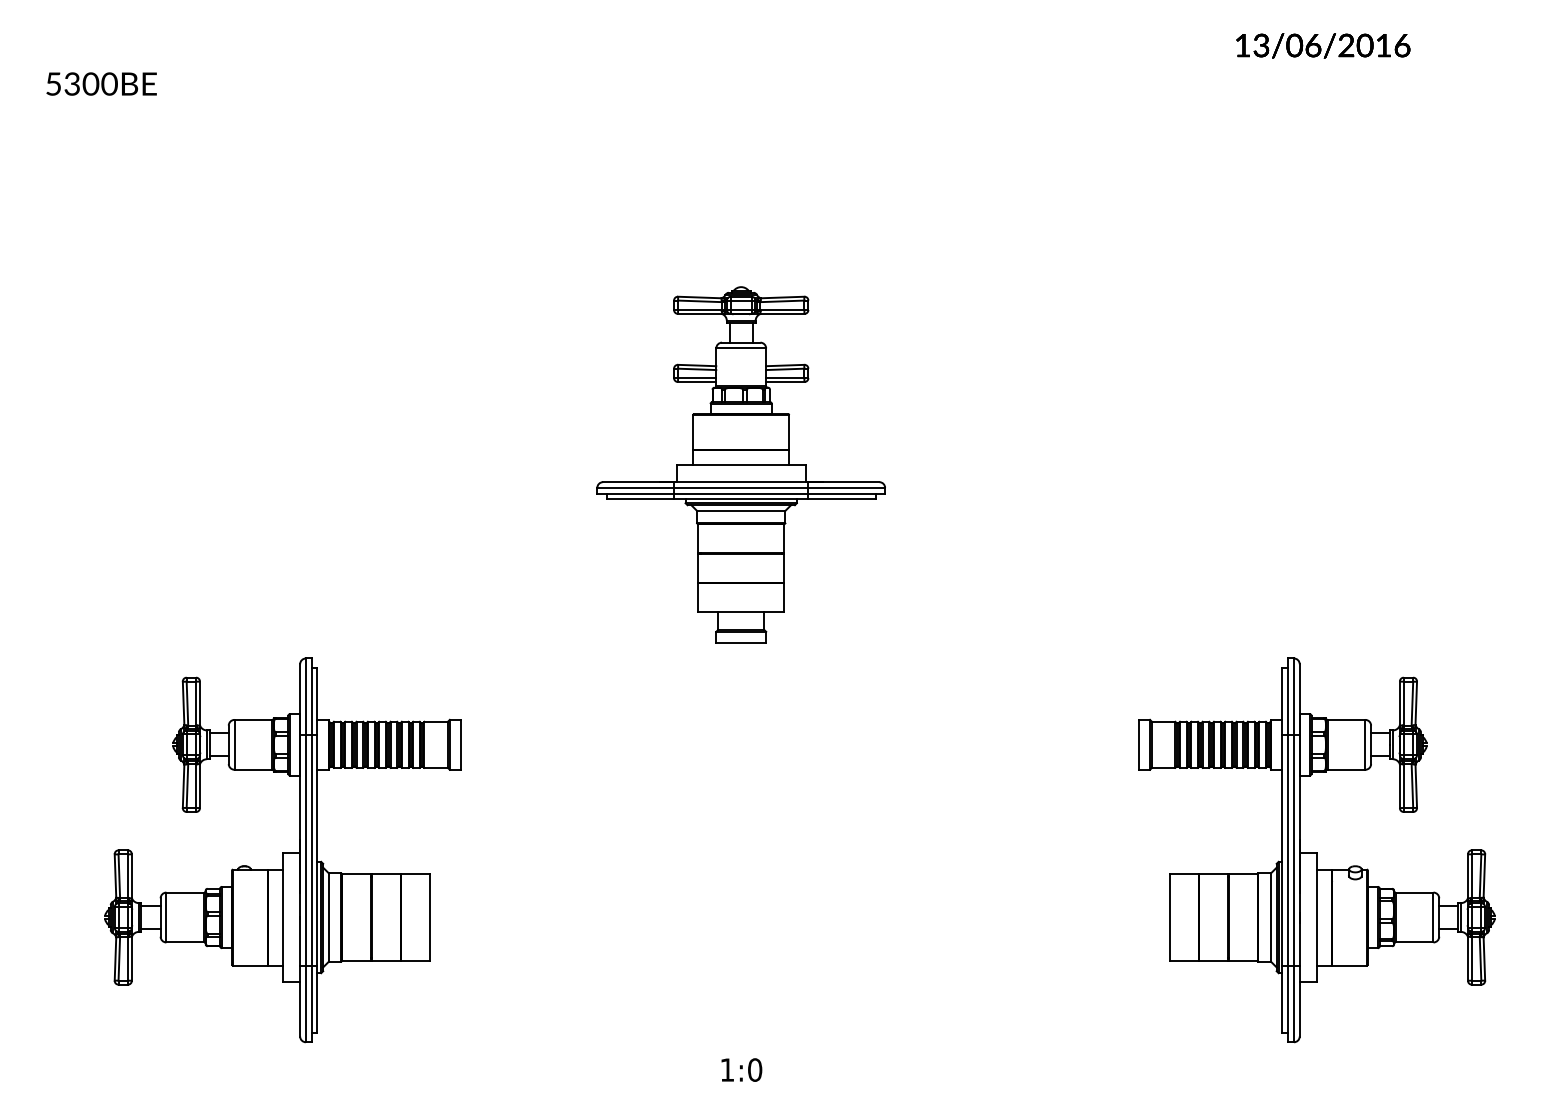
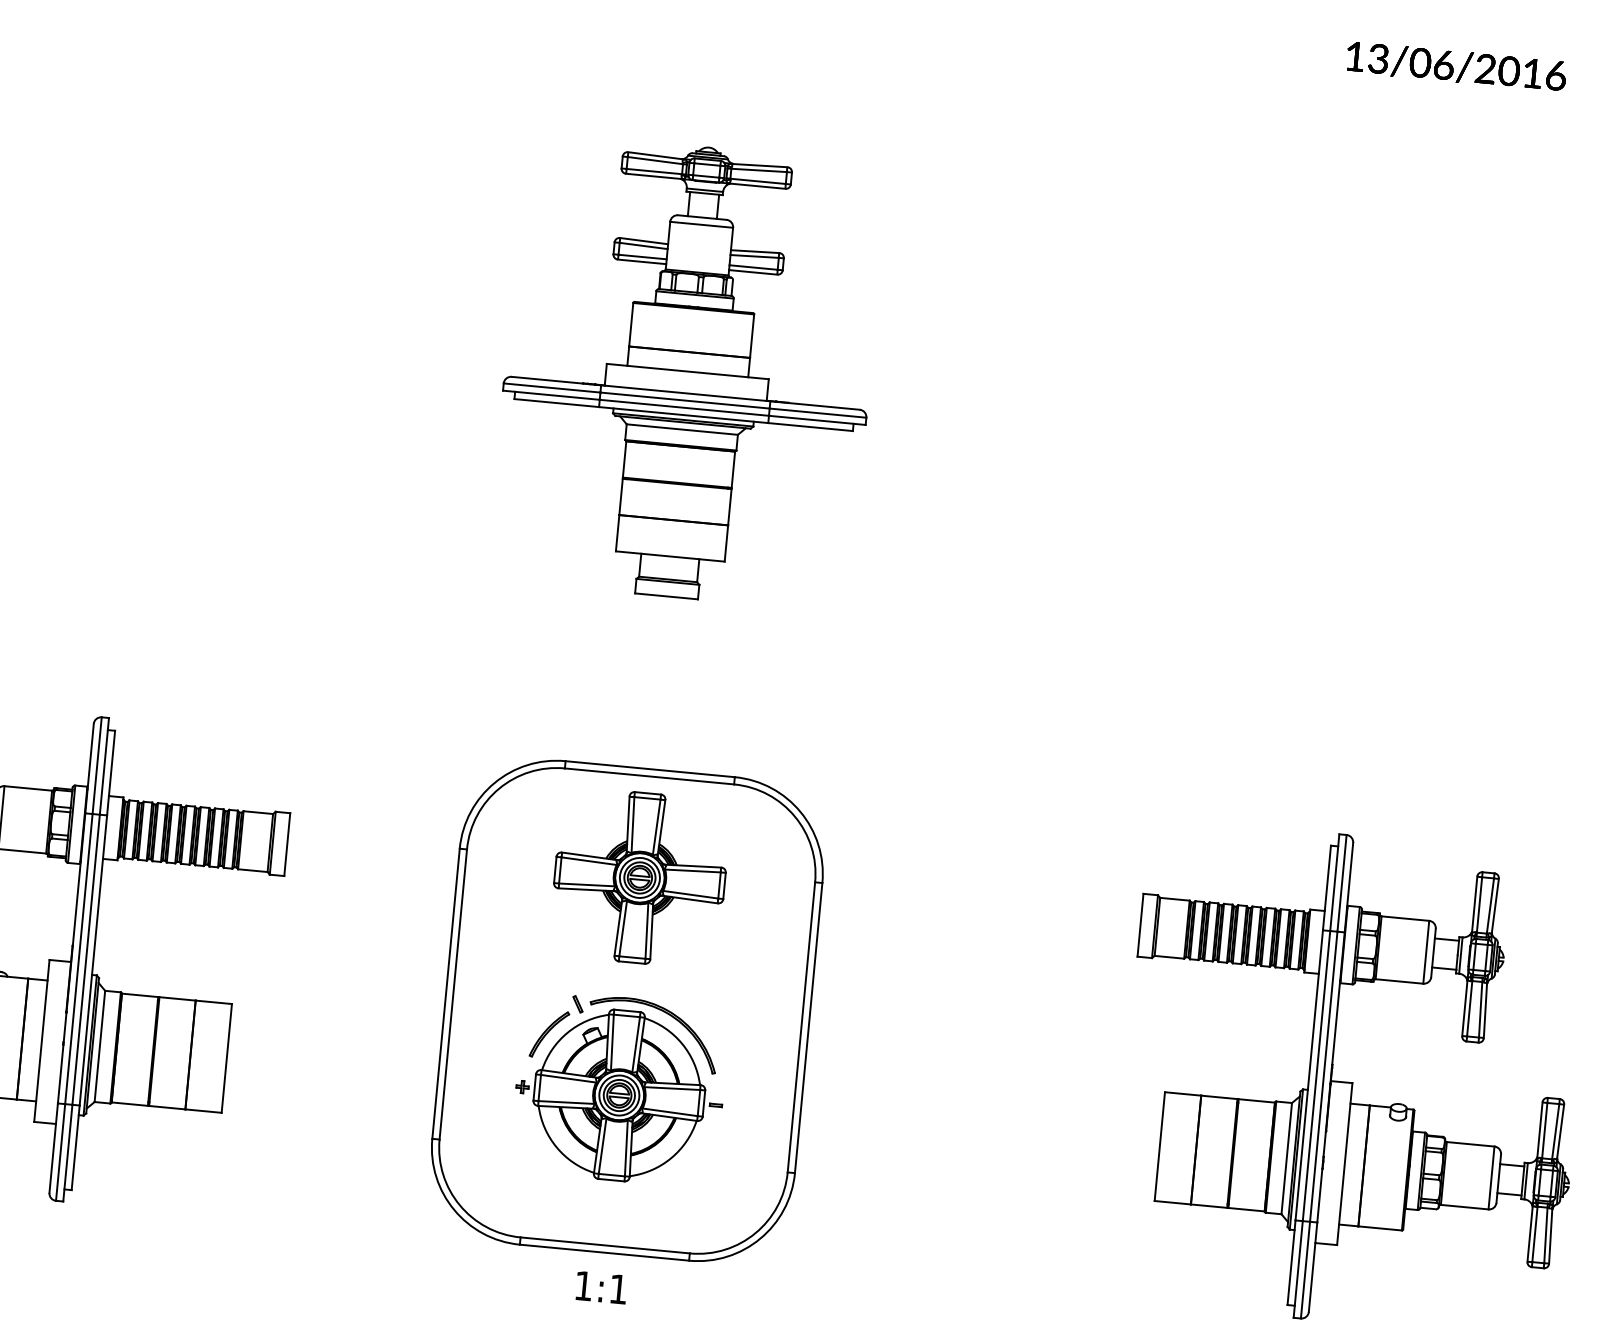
part: (740, 464) -> (686, 370), moved
part: (740, 850) -> (626, 1010), added
text: (755, 1069) -> (619, 1288), 1:0 -> 1:1

